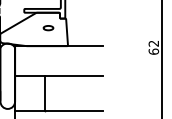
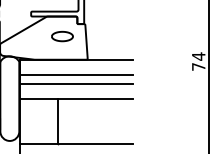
part: (48, 27) -> (62, 35), size x1.67
text: (153, 47) -> (198, 61), 62 -> 74
line: (59, 57) -> (76, 74), added
line: (59, 64) -> (76, 83), added

